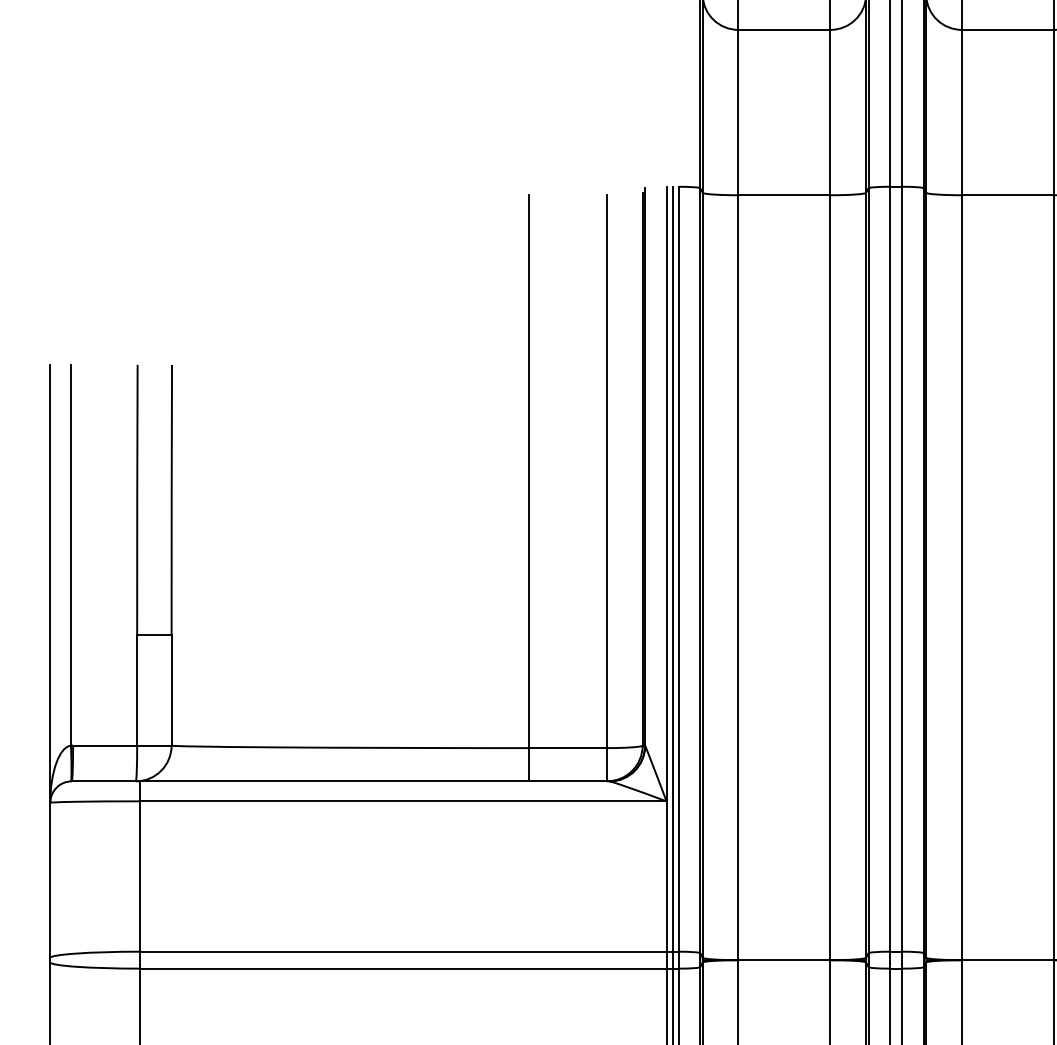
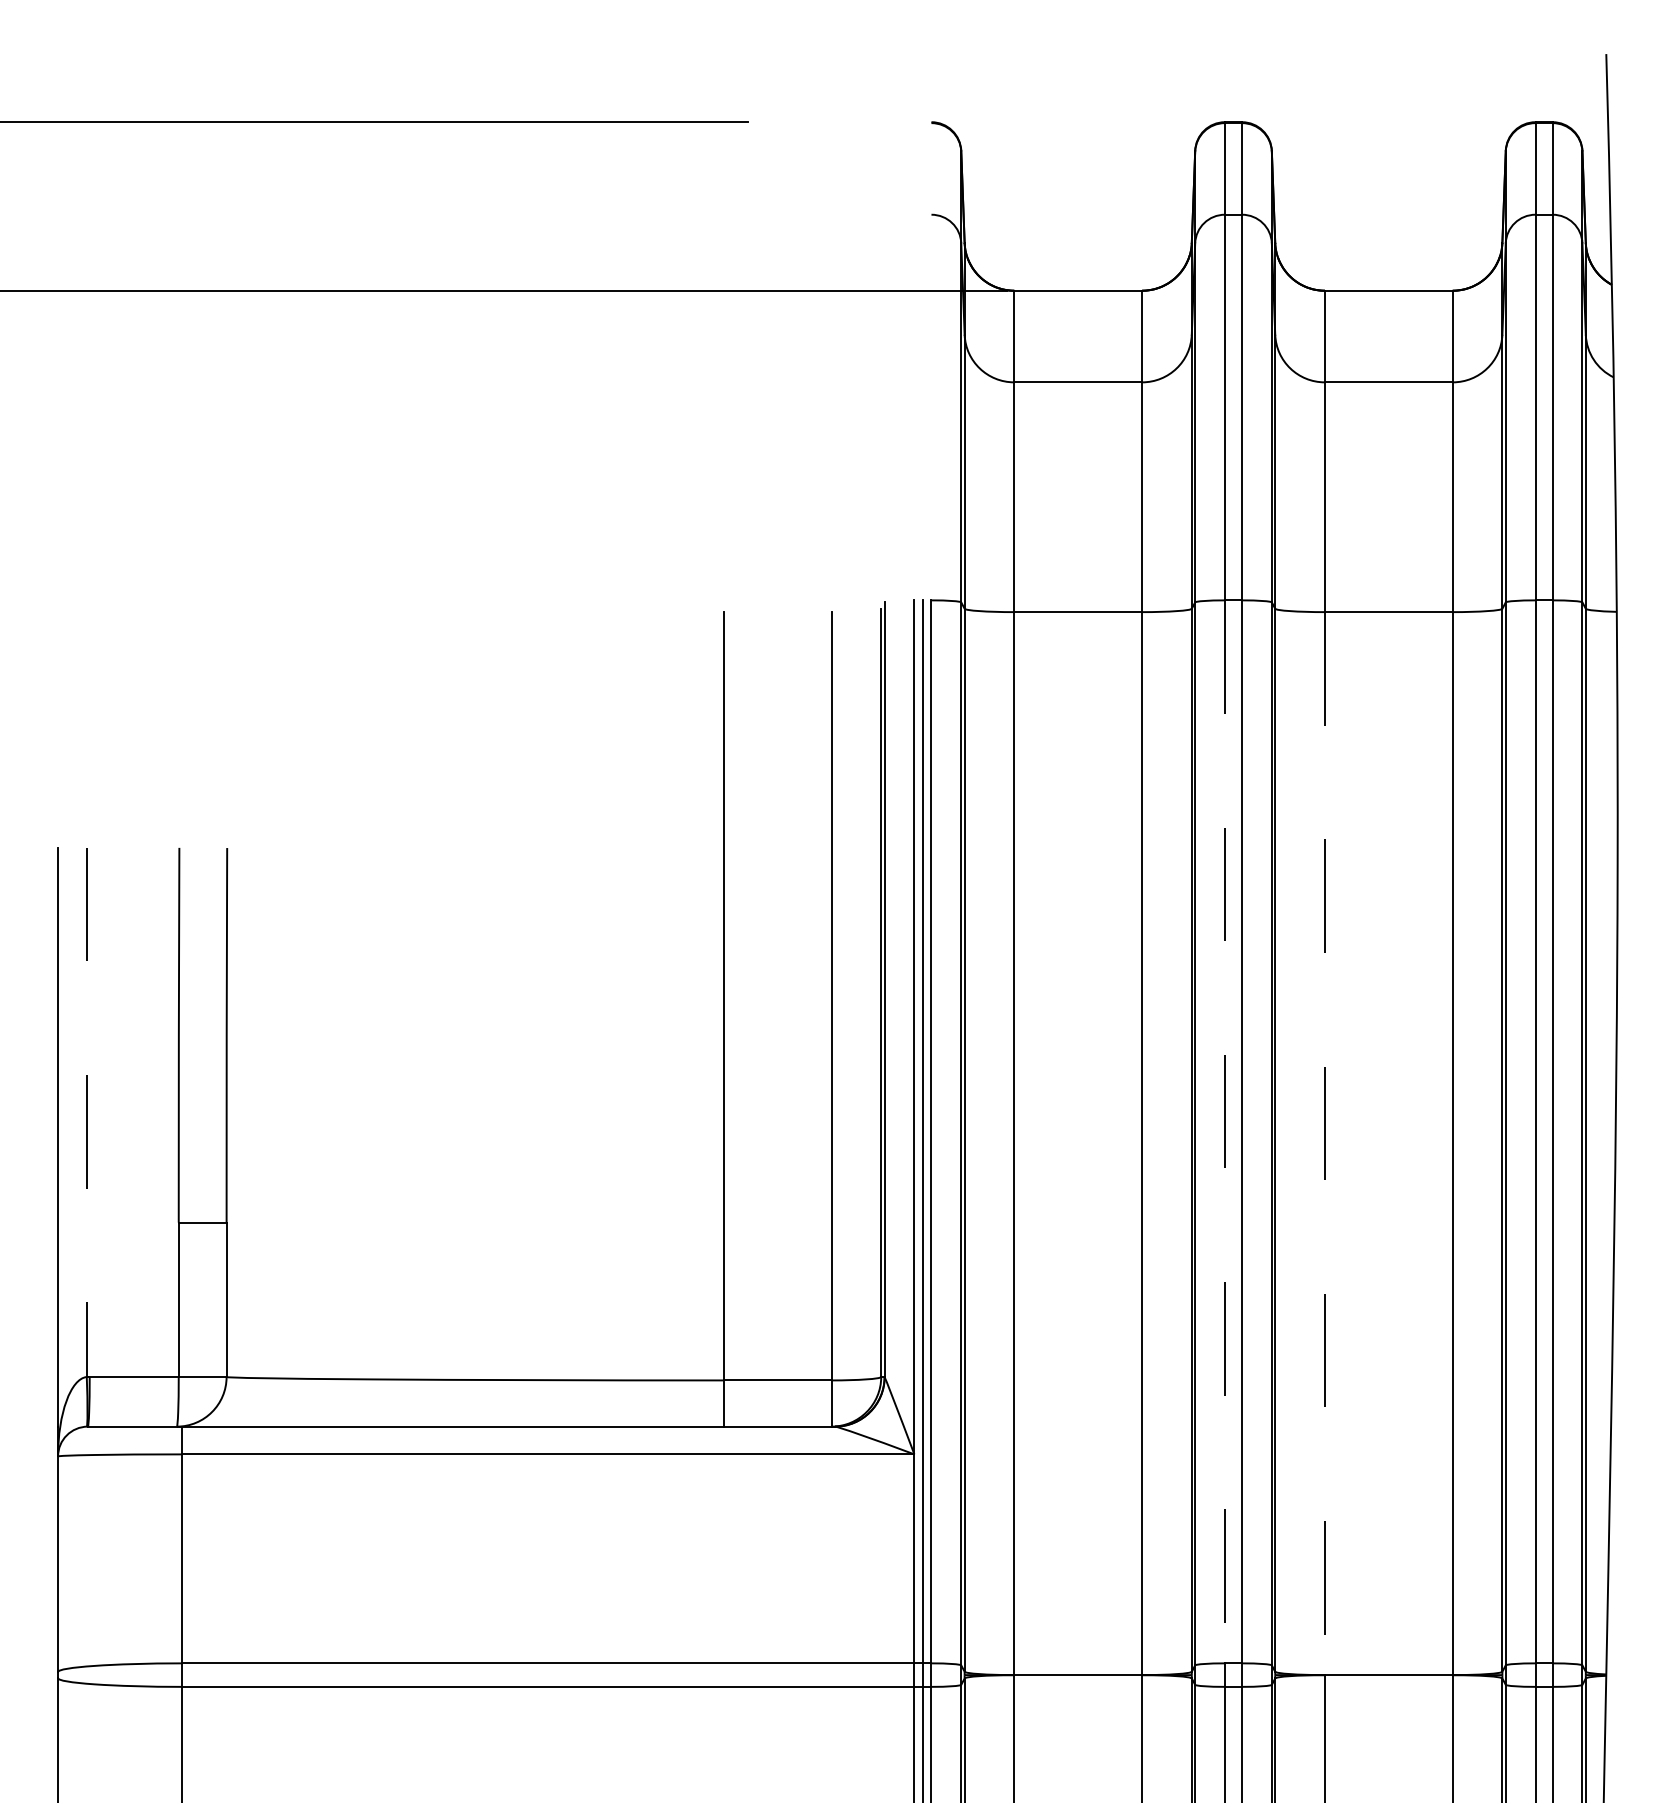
line: (70, 555) -> (86, 1112), solid -> dashed
line: (889, 569) -> (1224, 1132), solid -> dashed
line: (961, 578) -> (1324, 1144), solid -> dashed

